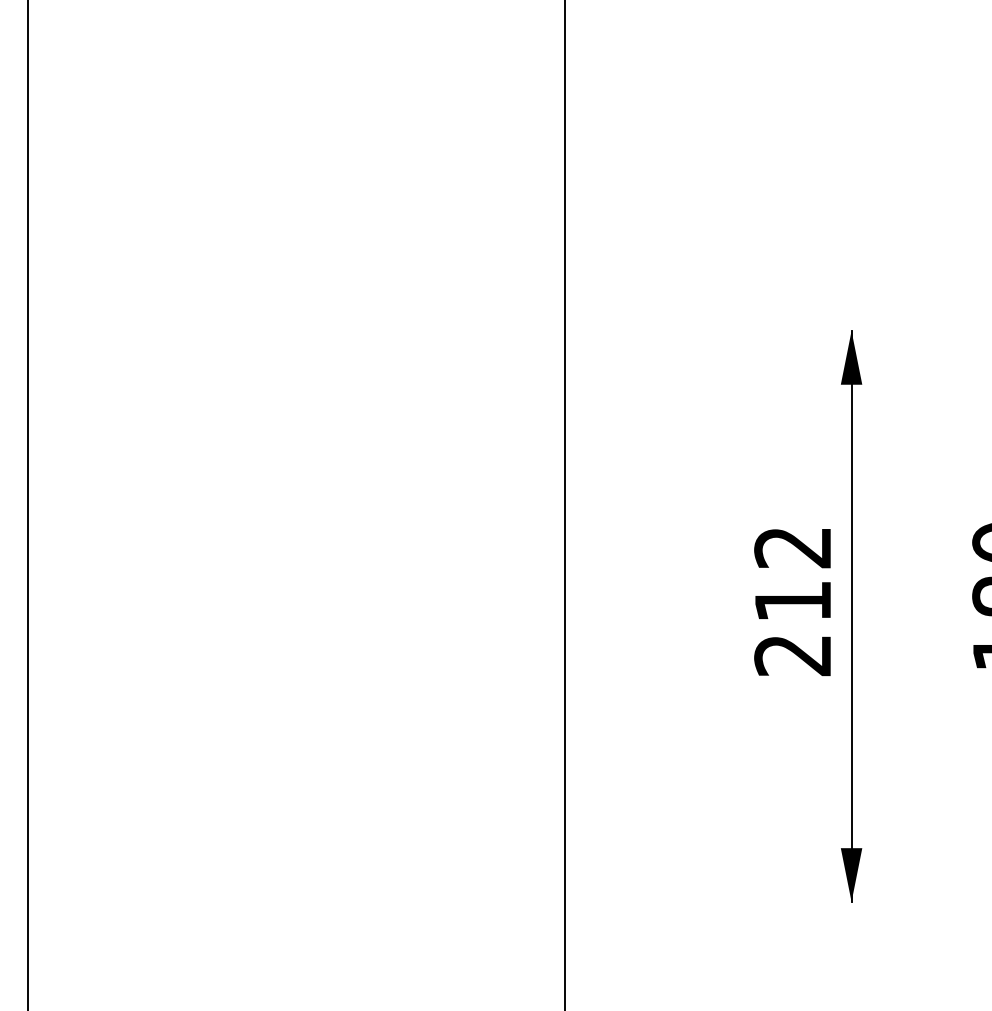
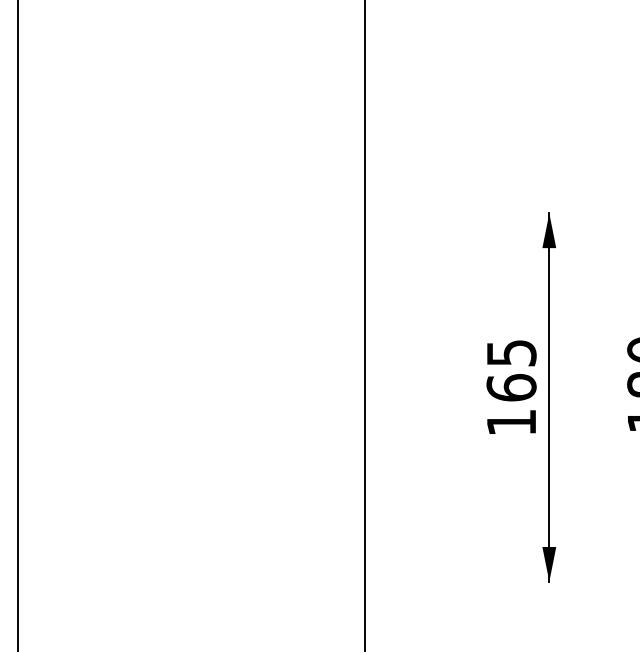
text: (792, 600) -> (511, 387), 212 -> 165

